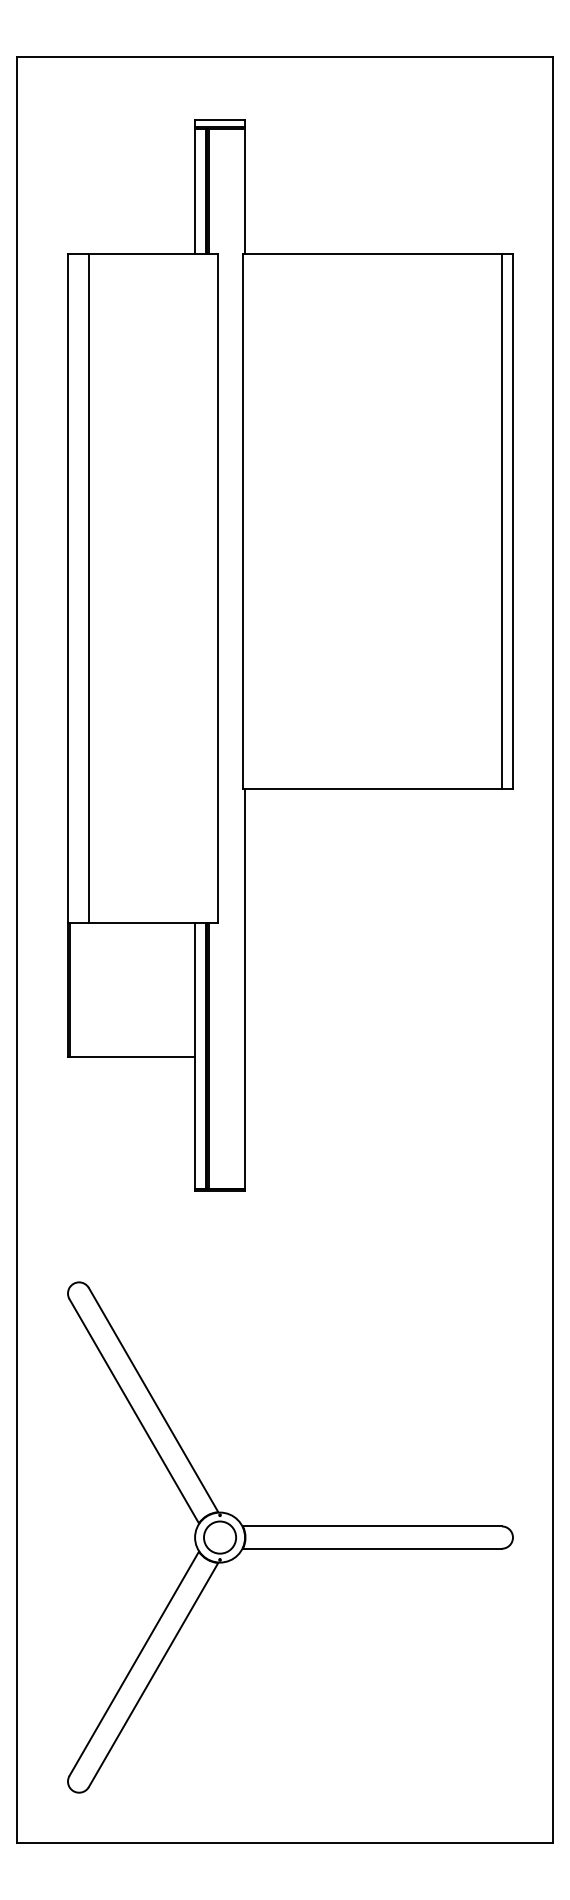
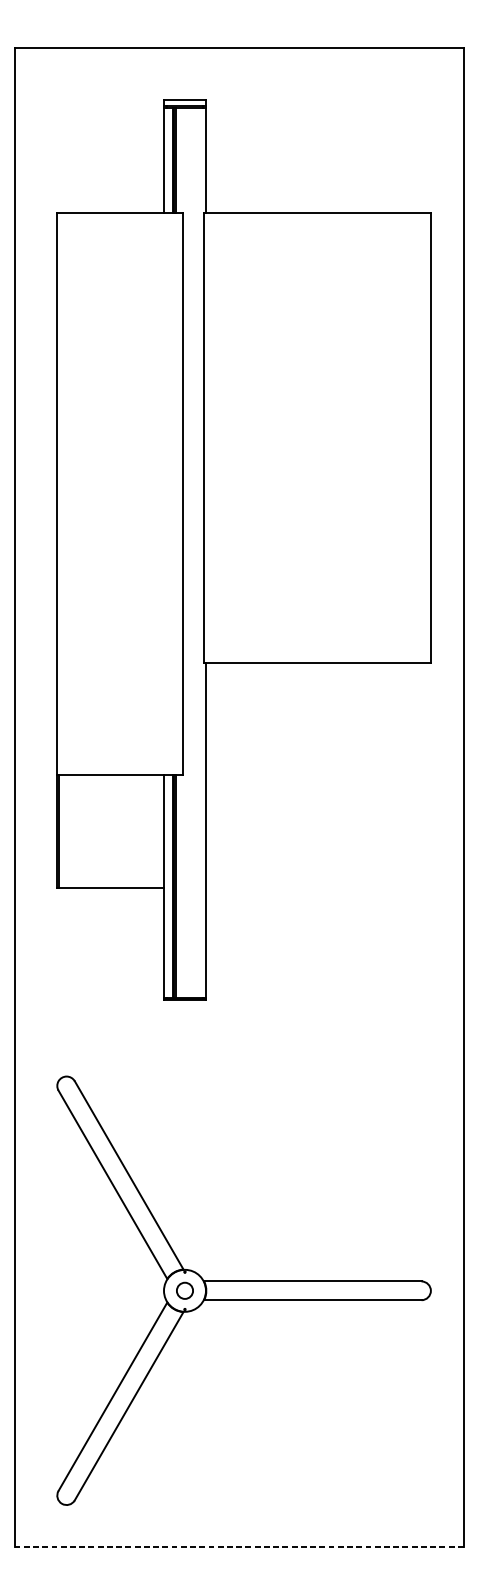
line: (501, 521) -> (421, 437), removed
line: (88, 588) -> (74, 493), removed
circle: (220, 1537) -> (185, 1290), size x0.6
line: (285, 1843) -> (239, 1547), solid -> dashed

